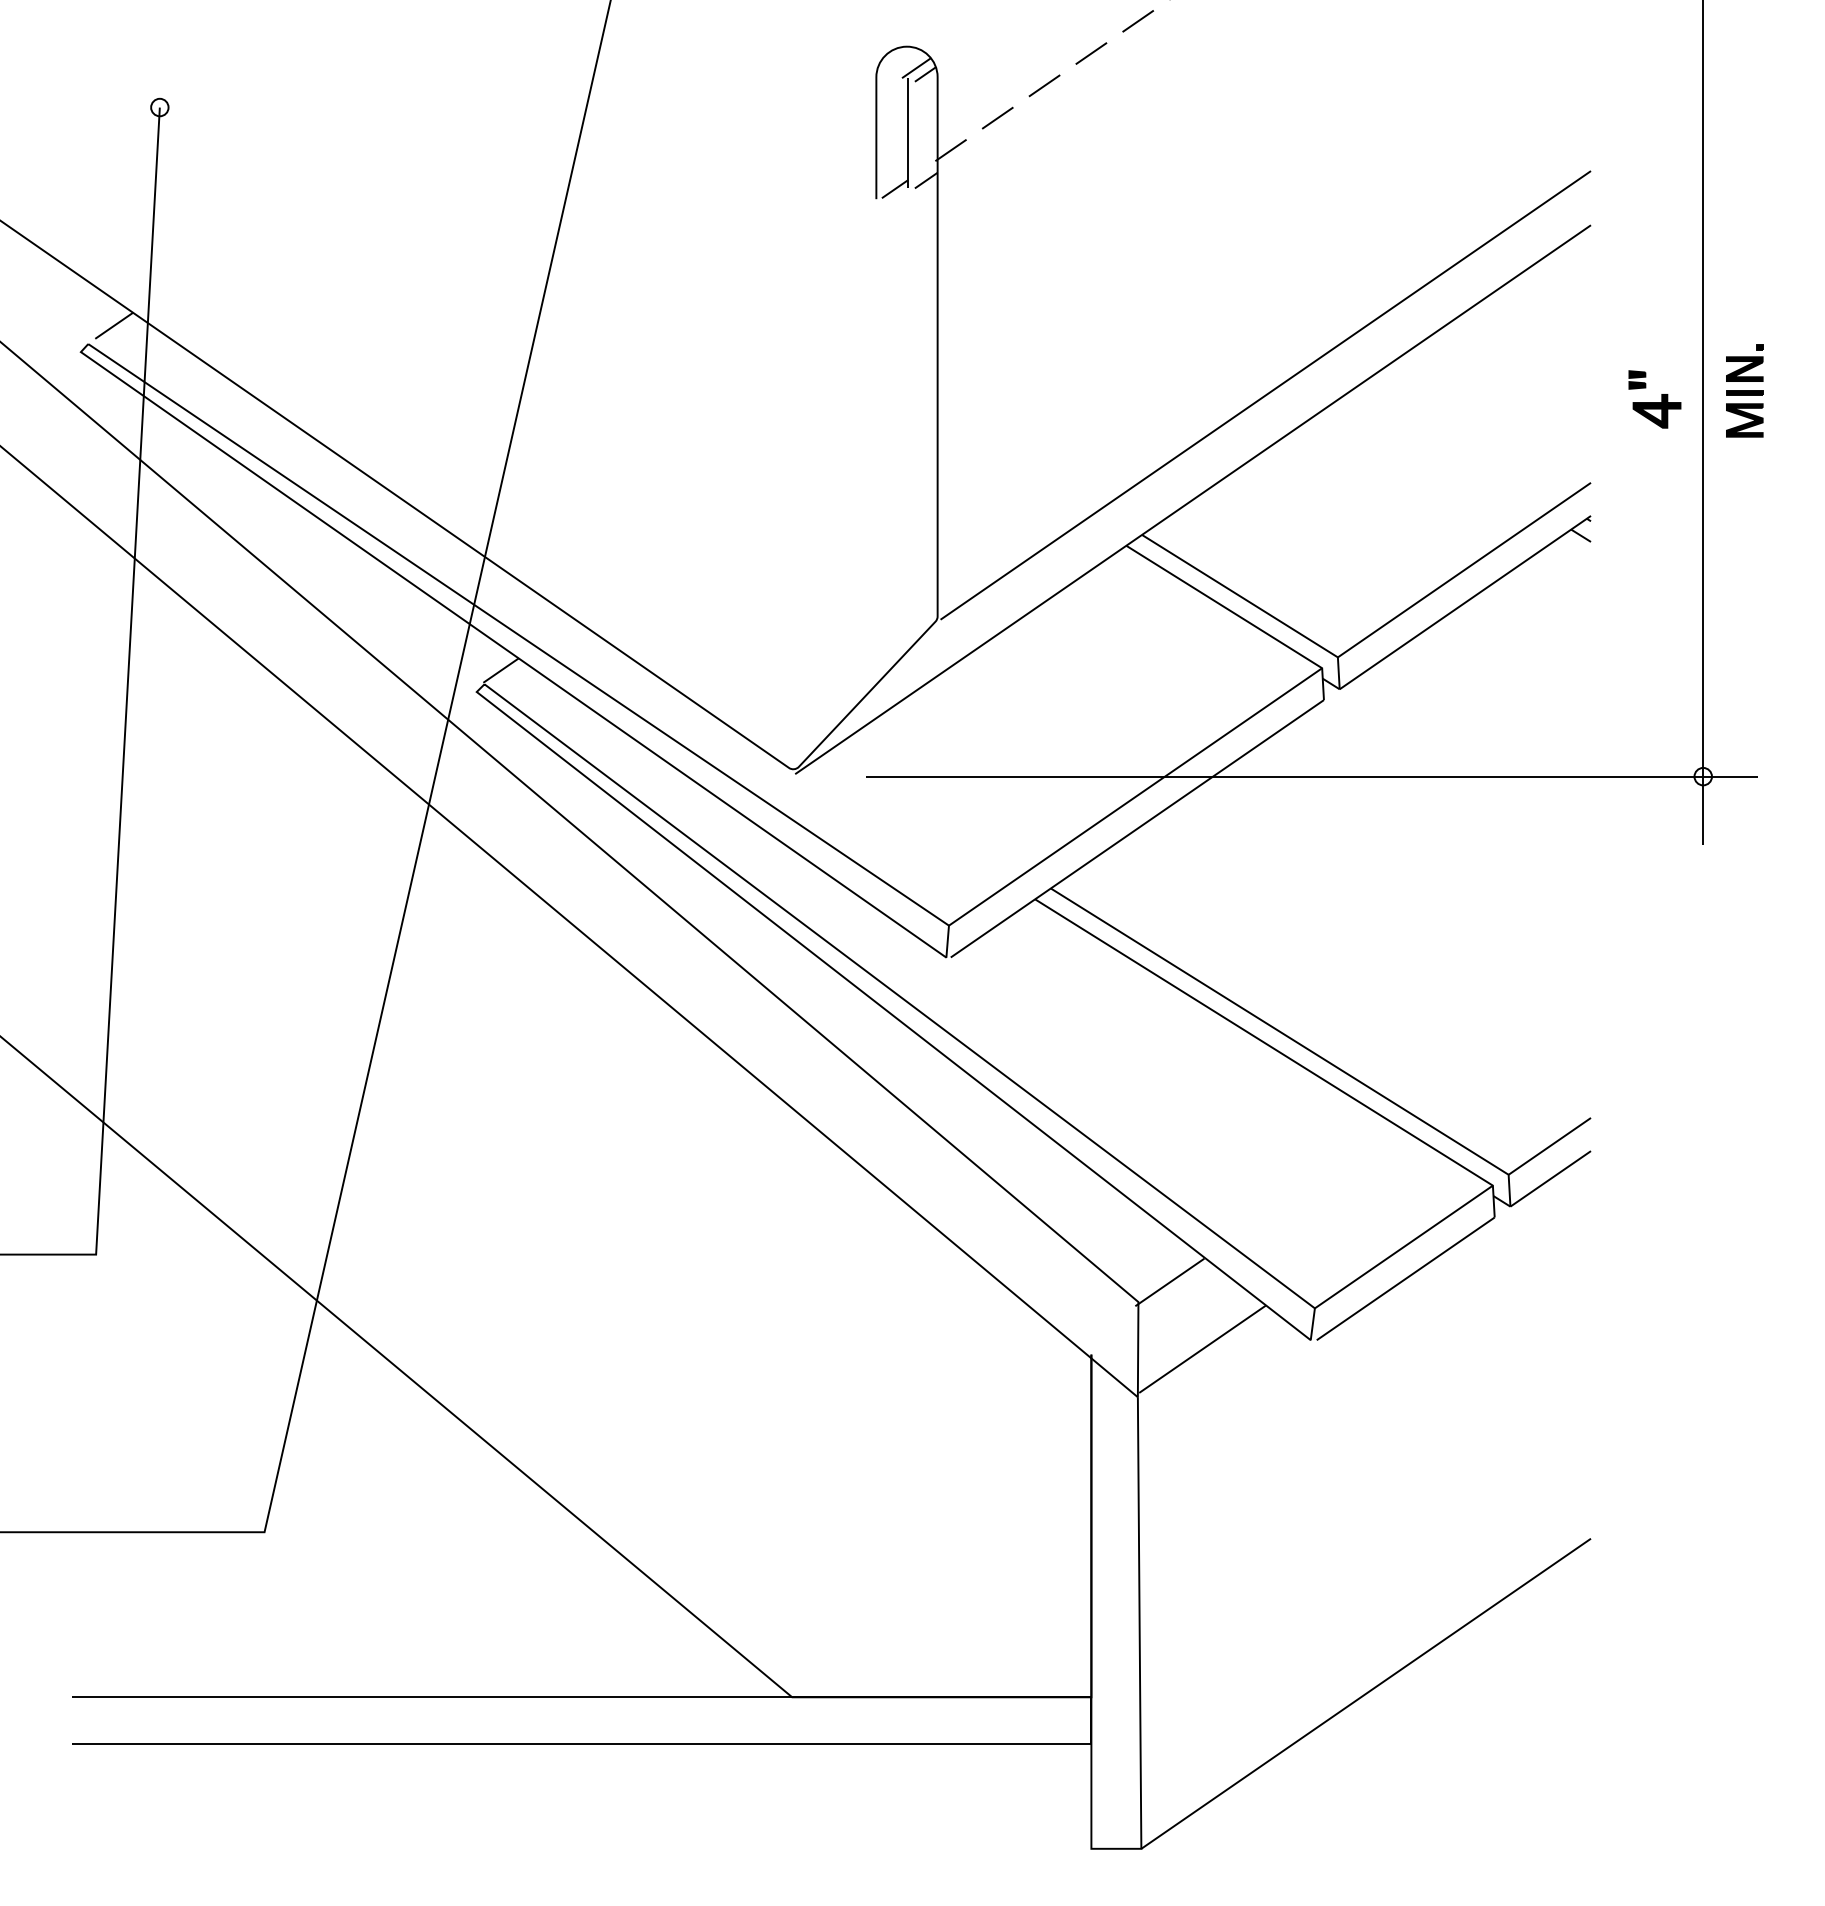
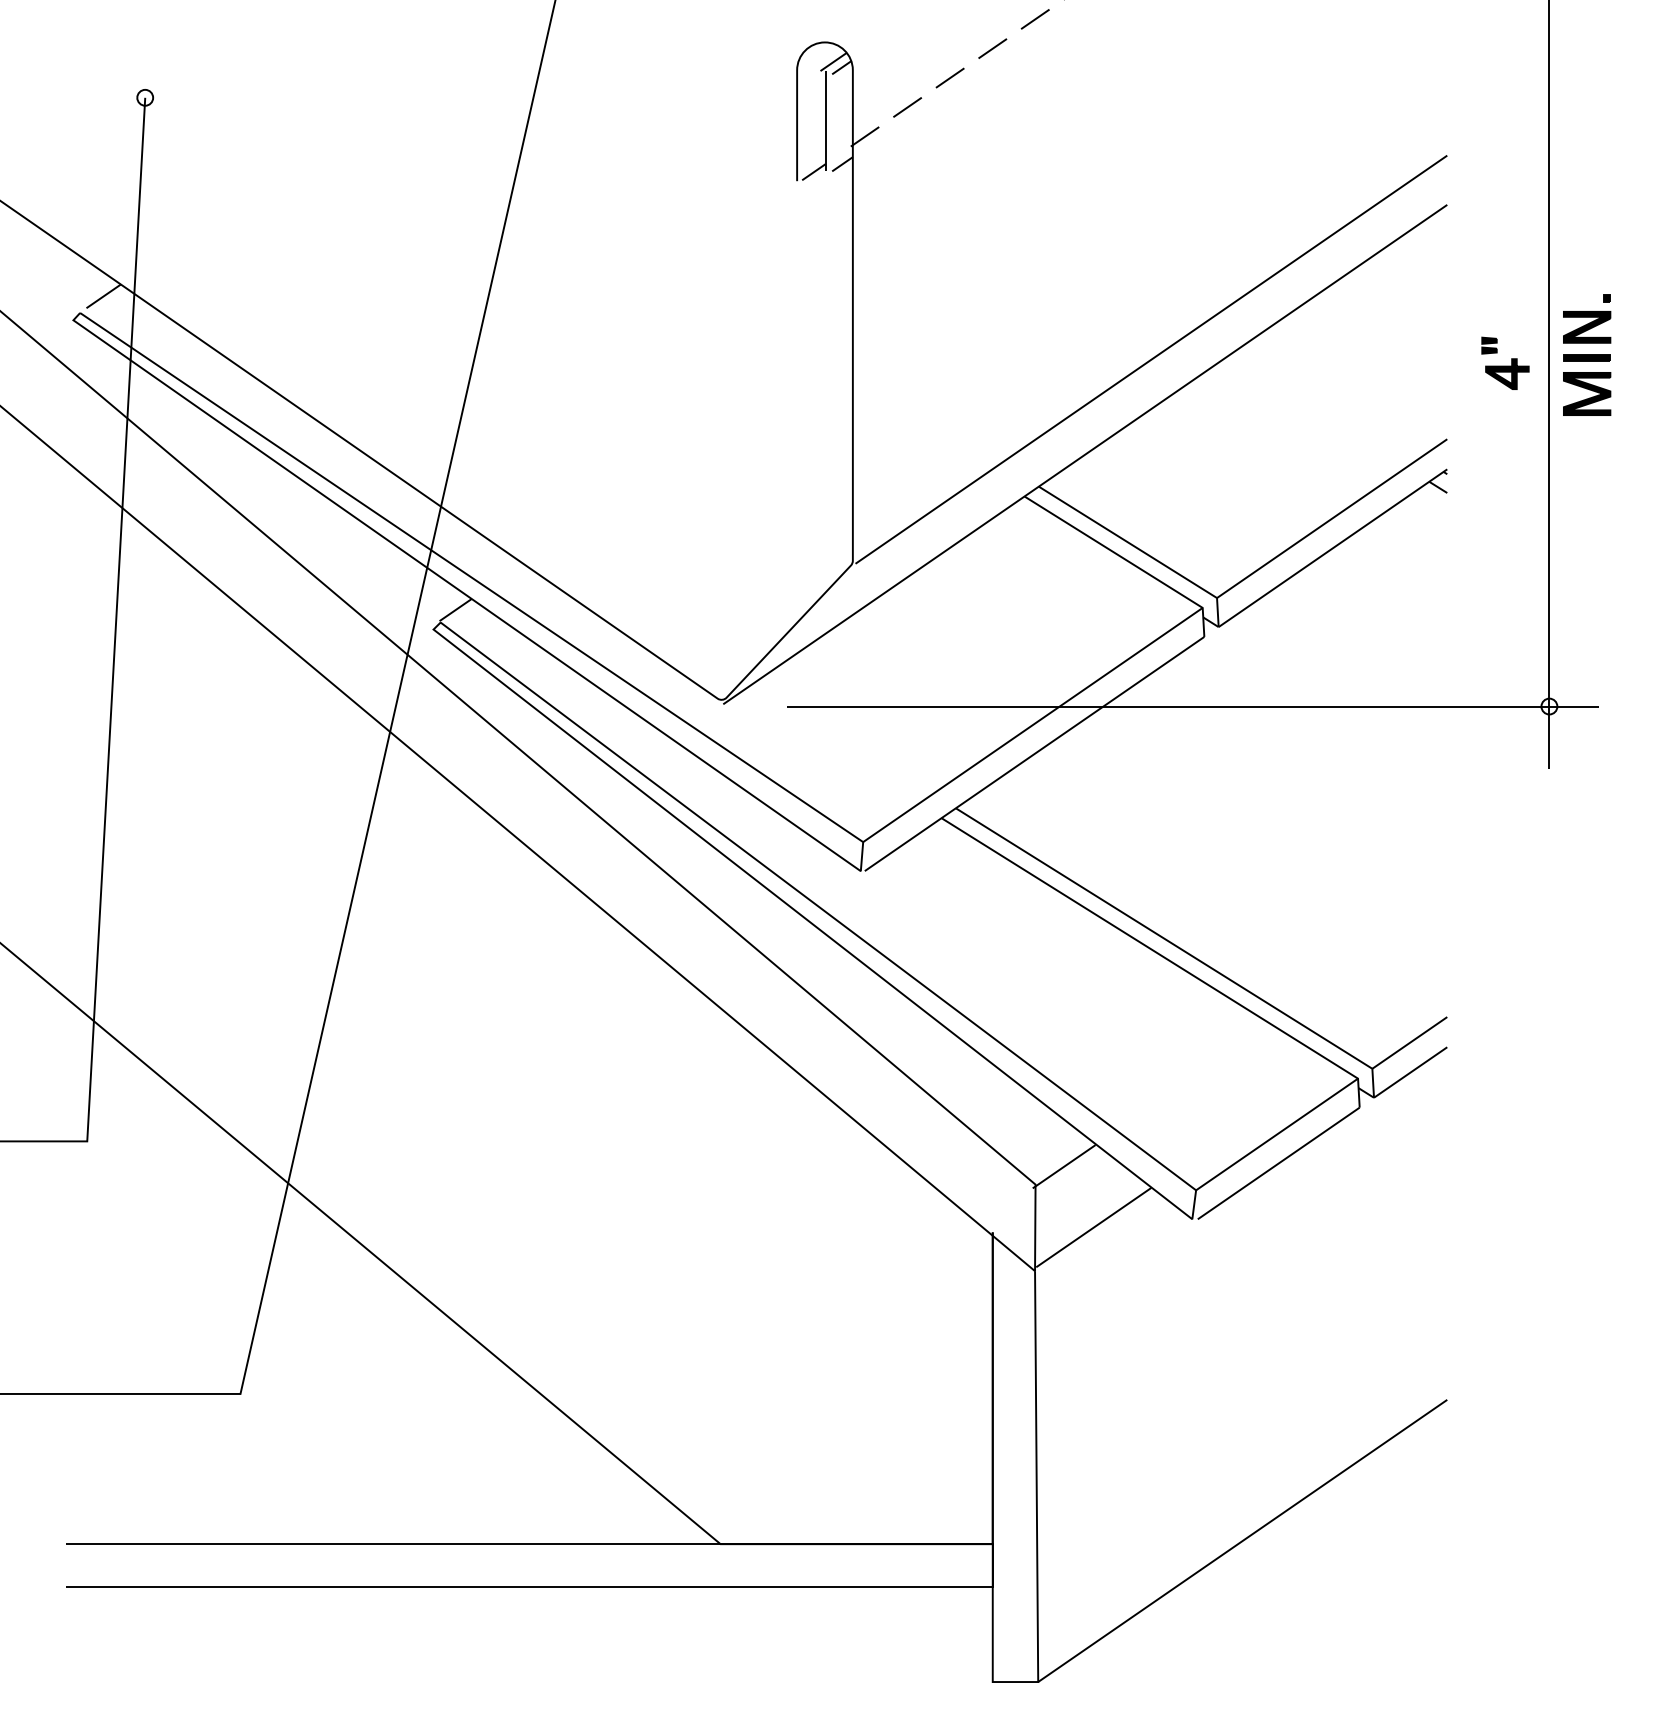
part: (1744, 390) -> (1586, 355), size x1.43

